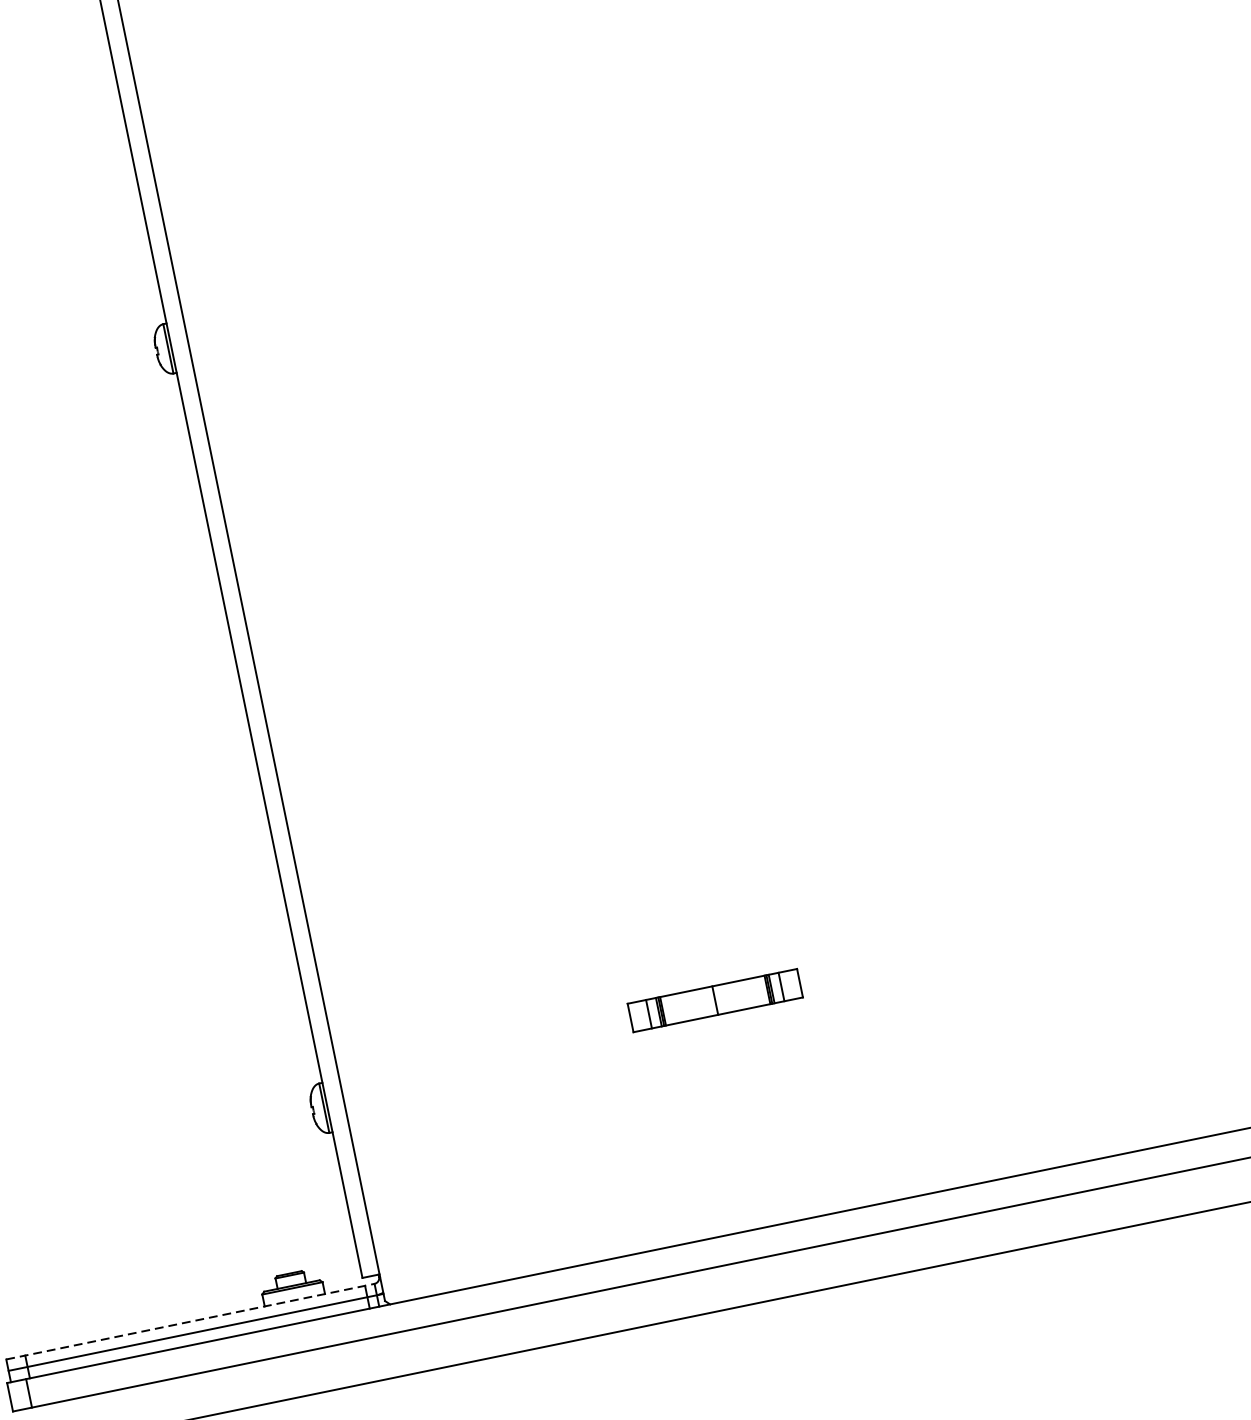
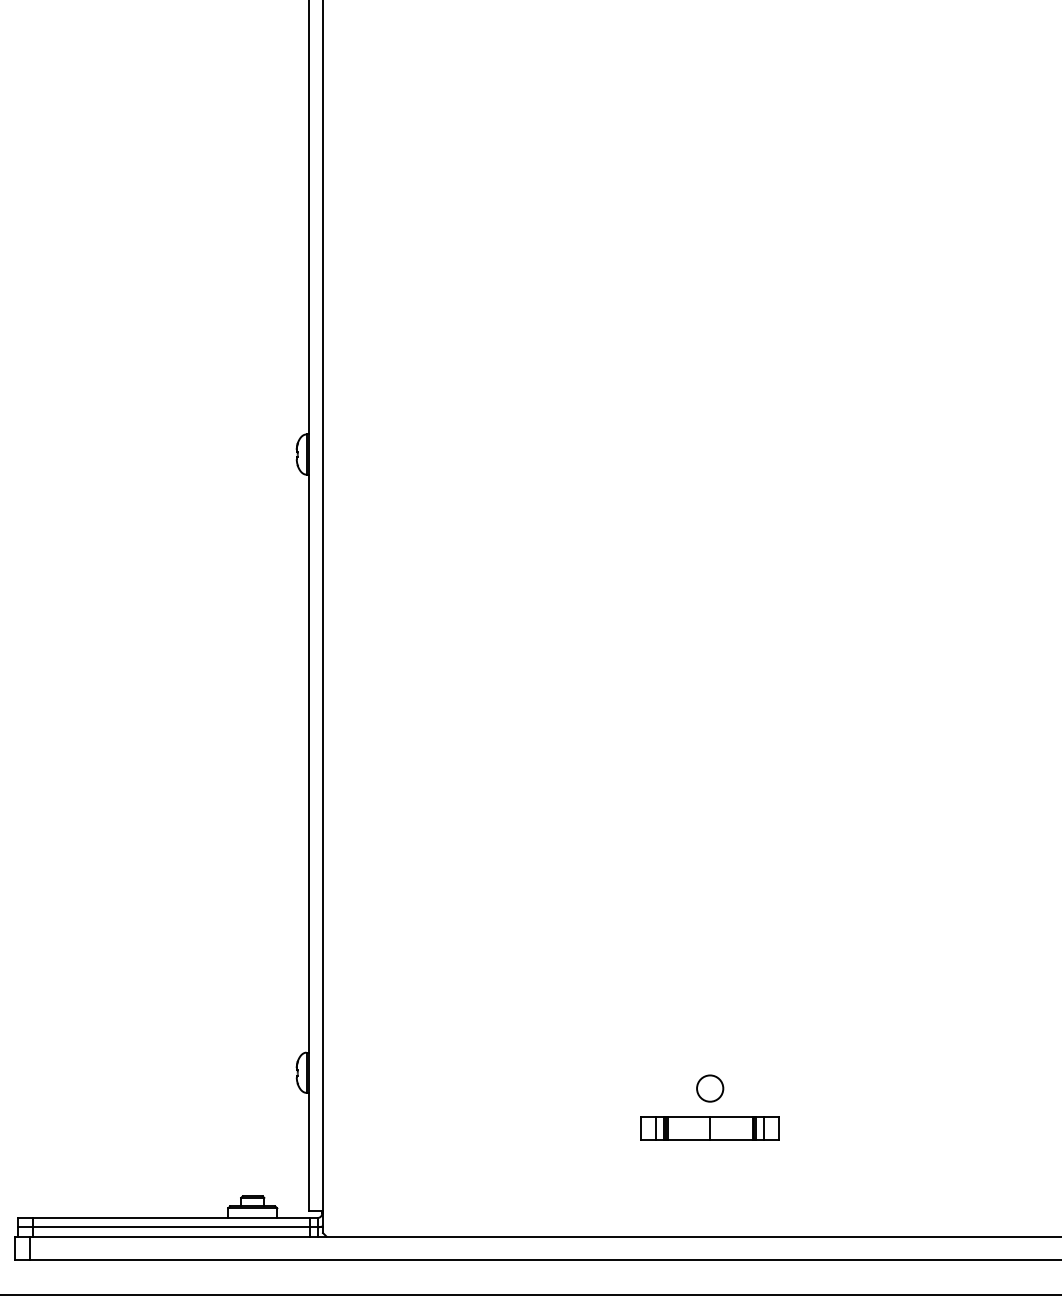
part: (714, 1000) -> (709, 1128), moved
circle: (824, 1025) -> (710, 1088), added
line: (190, 1322) -> (167, 1218), dashed -> solid

